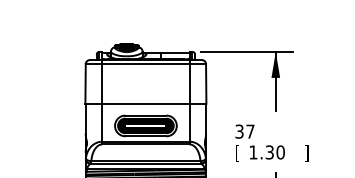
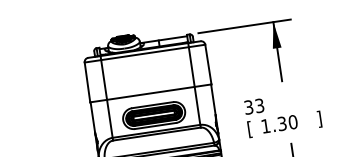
text: (250, 131) -> (259, 105), 37 -> 33

